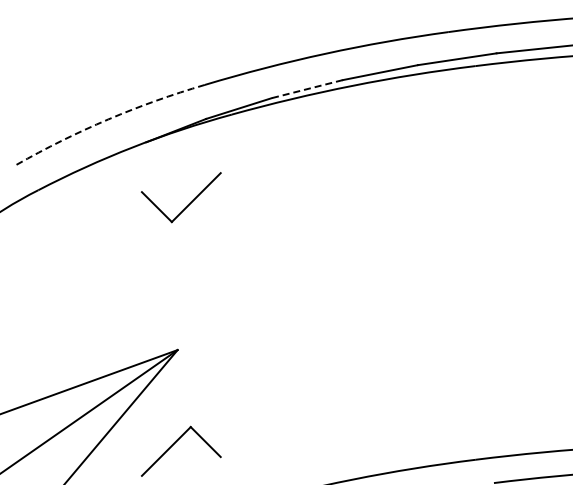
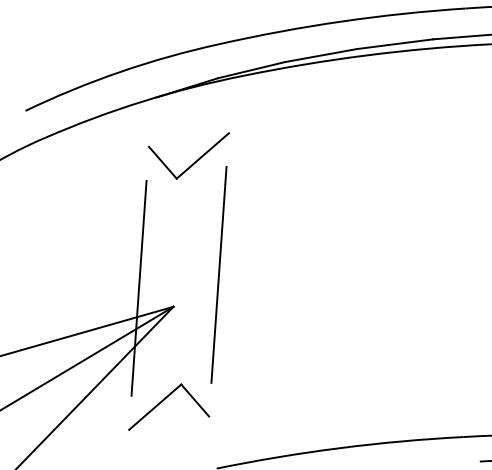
line: (307, 89) -> (321, 55), dashed -> solid
arc: (108, 119) -> (120, 71), dashed -> solid
line: (220, 314) -> (218, 274), added
line: (141, 333) -> (138, 287), added

